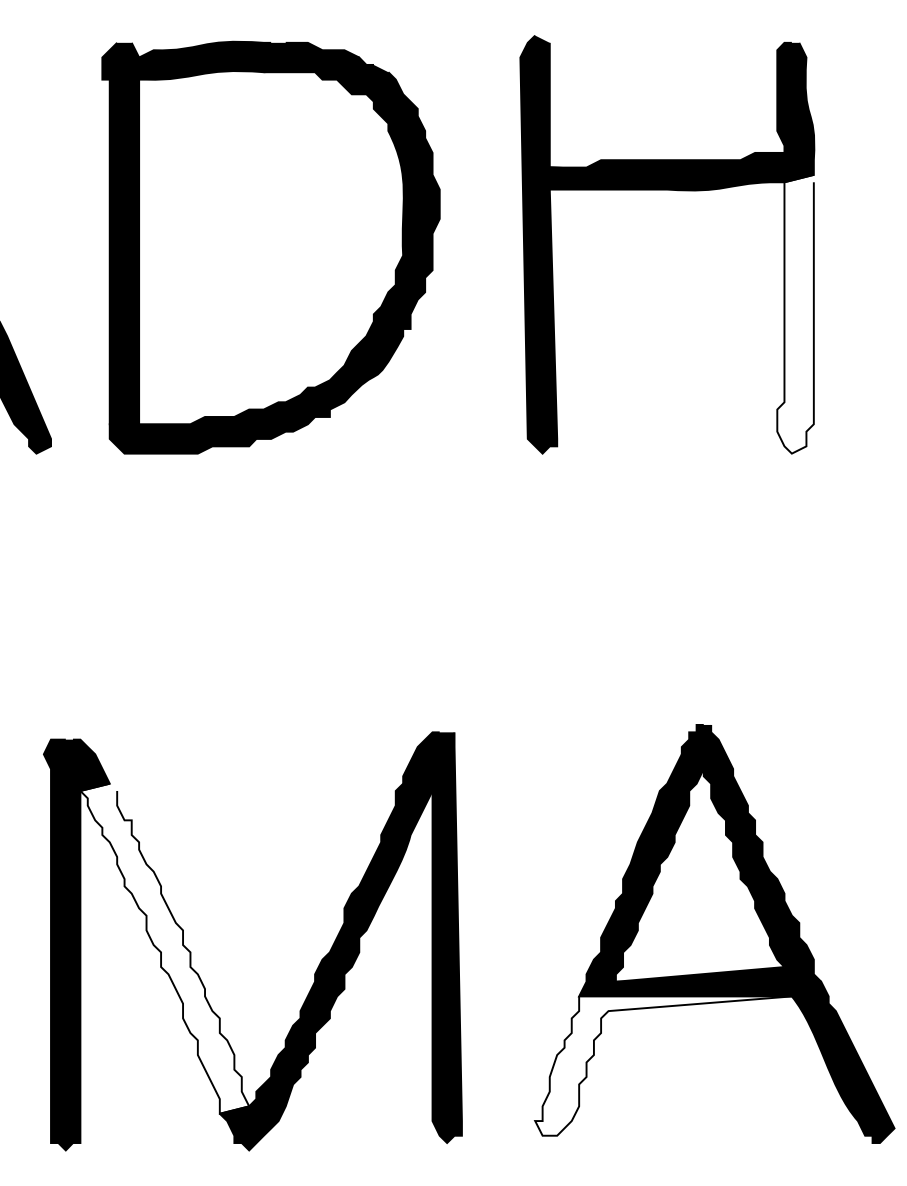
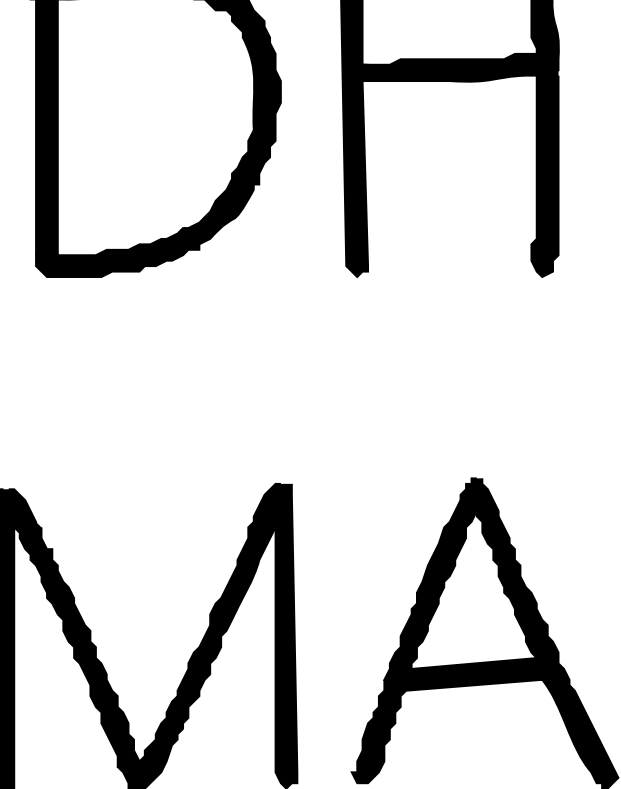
fill: (795, 313) -> (544, 173), added
fill: (164, 948) -> (76, 644), added
fill: (663, 1065) -> (446, 731), added

